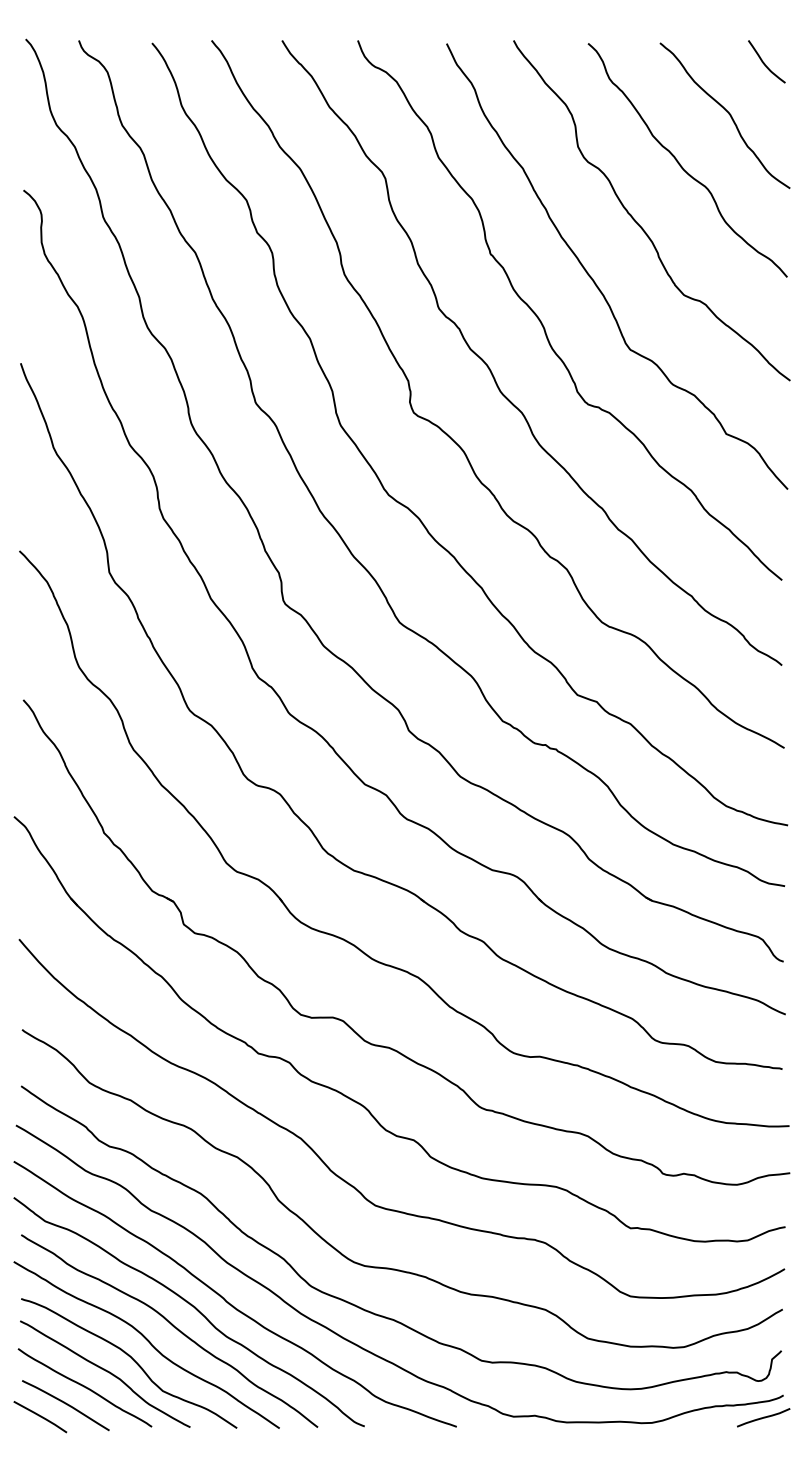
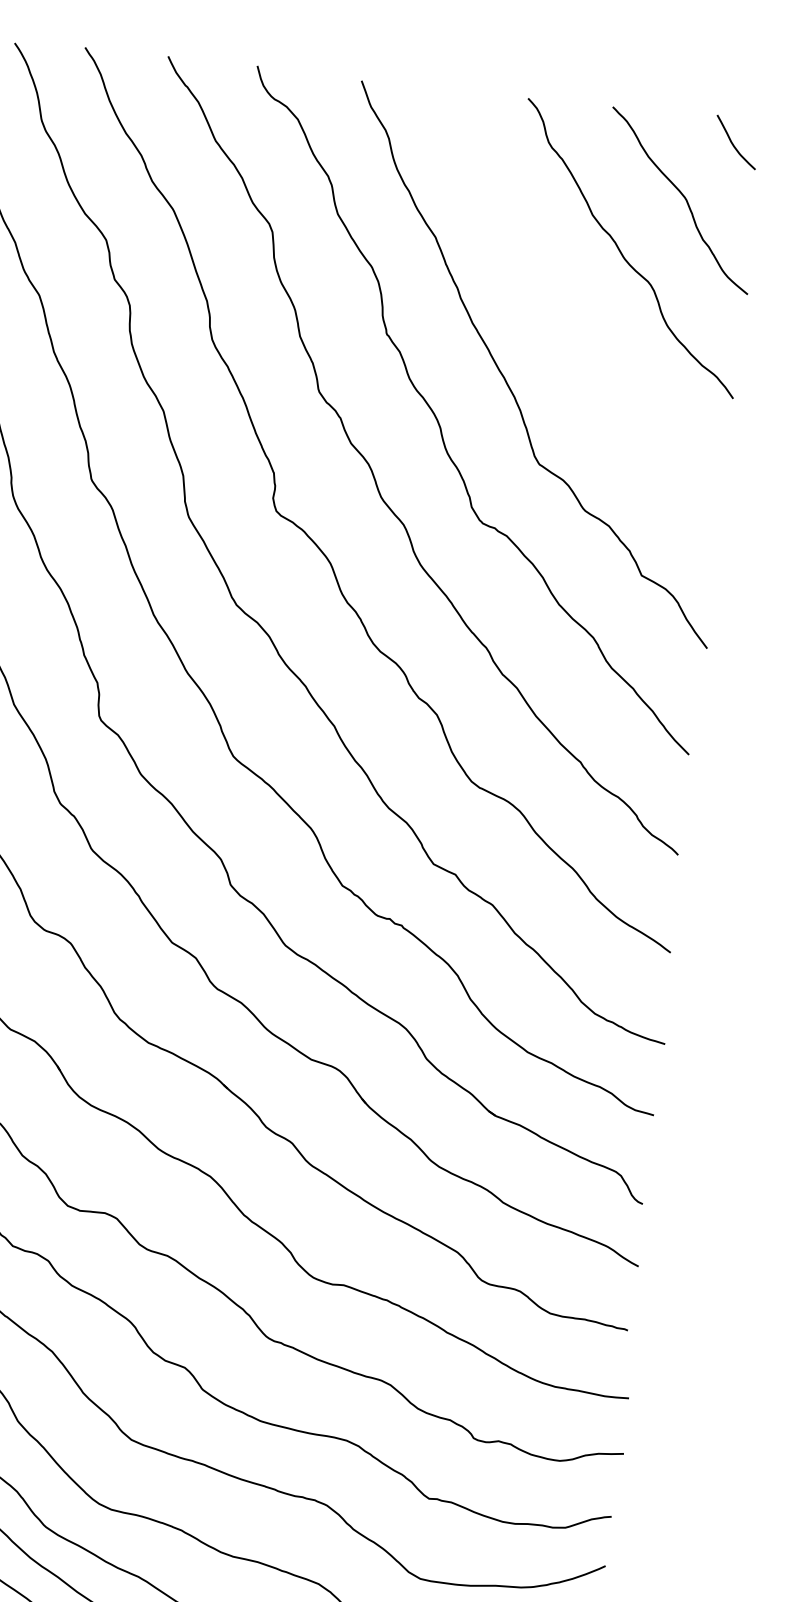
curve: (635, 219) -> (561, 311), removed

